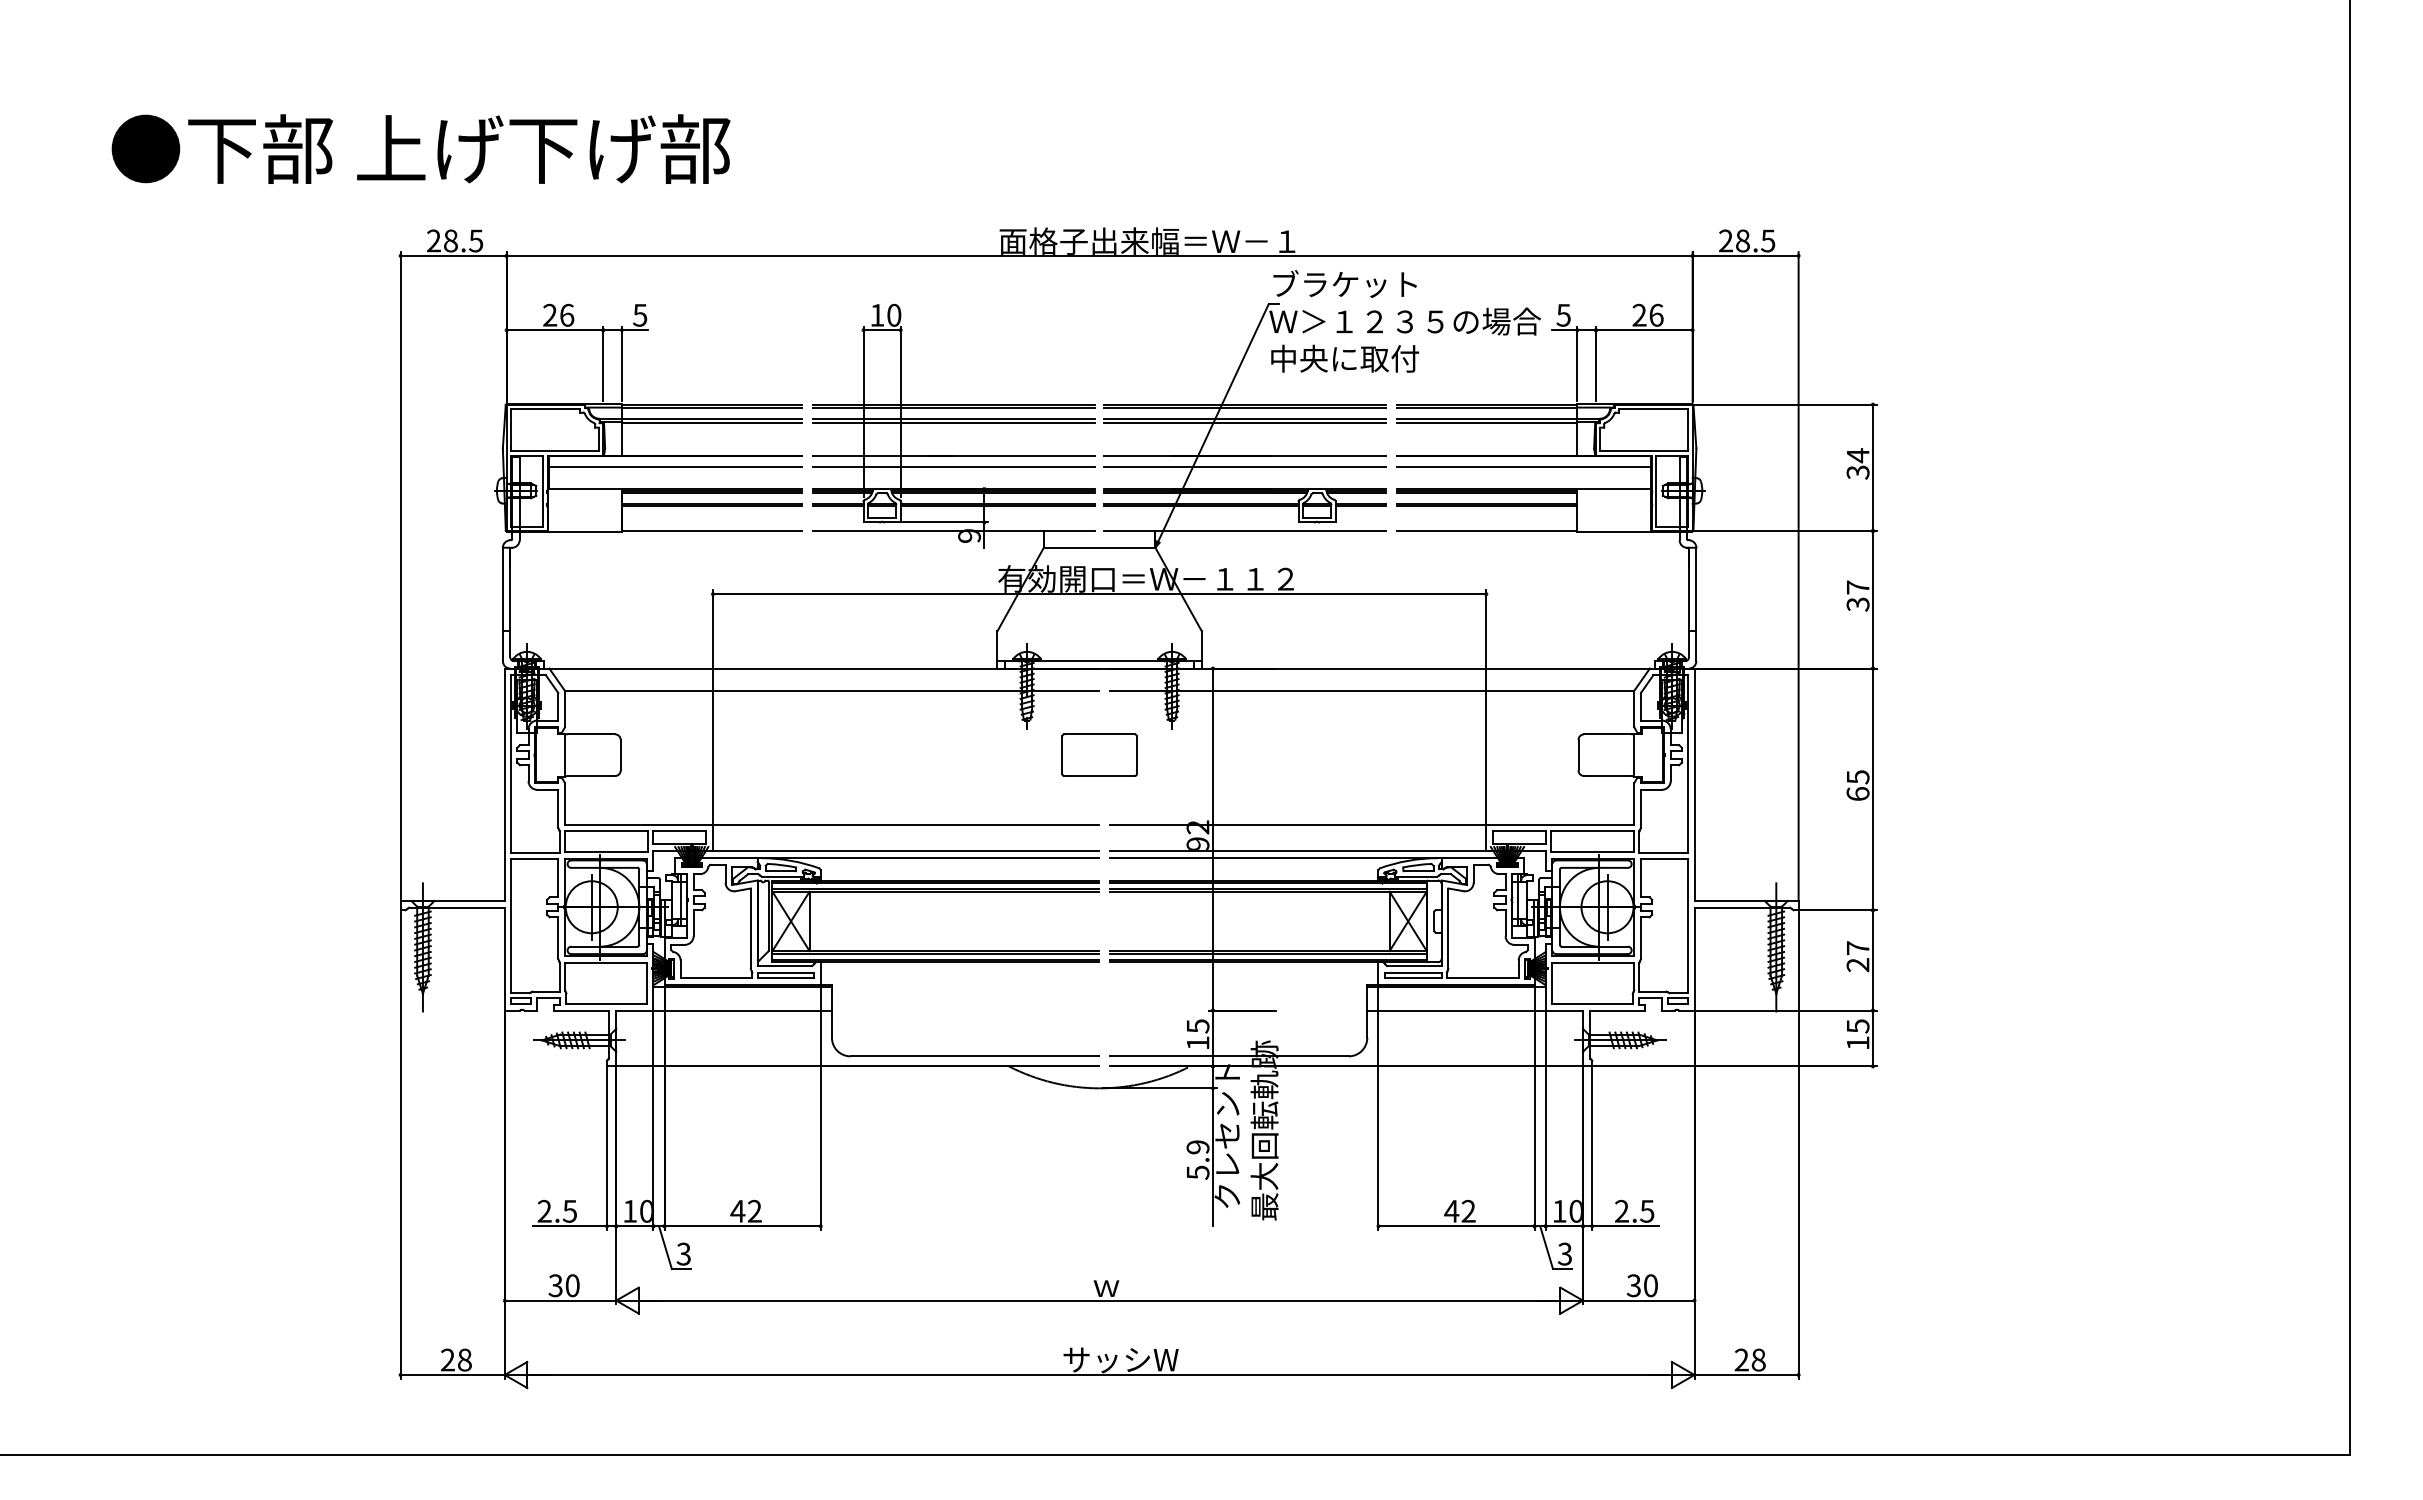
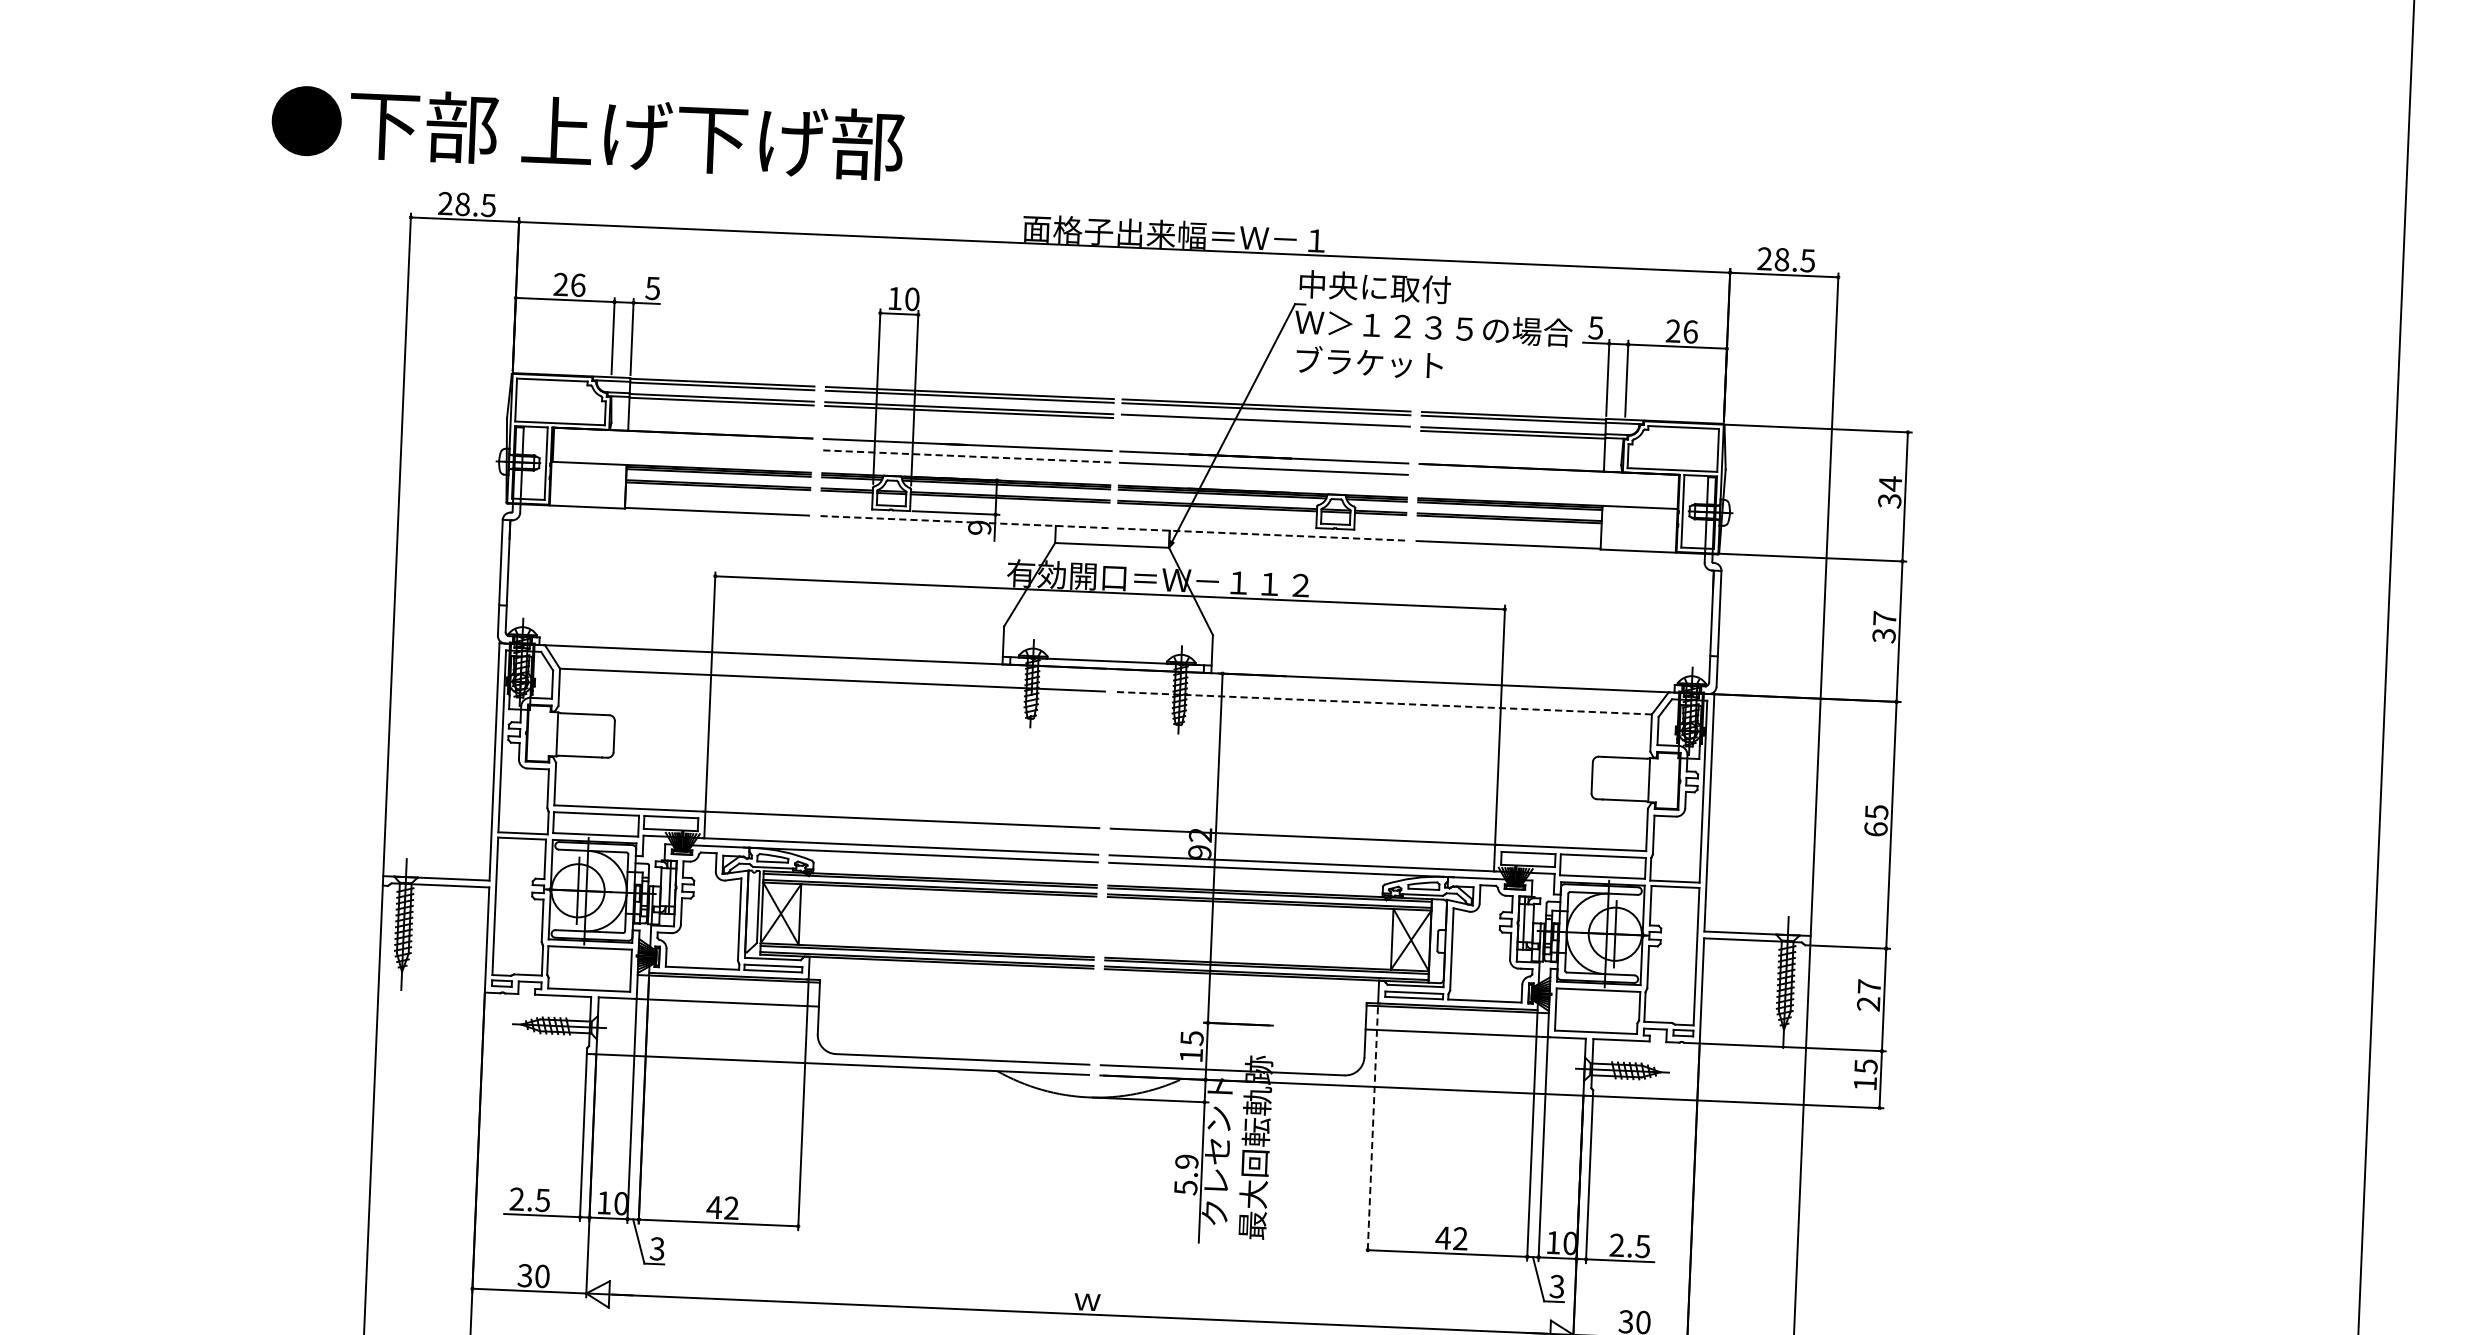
text: (420, 148) -> (587, 132), moved
text: (1346, 284) -> (1375, 287), ブラケット -> 中央に取付
text: (1345, 358) -> (1371, 362), 中央に取付 -> ブラケット
line: (1244, 423) -> (1265, 424), removed
line: (675, 466) -> (682, 444), removed
line: (954, 466) -> (967, 456), solid -> dashed
line: (1523, 466) -> (1548, 480), removed
line: (953, 531) -> (963, 522), solid -> dashed
line: (1245, 531) -> (1261, 535), solid -> dashed
line: (1371, 690) -> (1383, 702), solid -> dashed
part: (1099, 754) -> (1103, 756), removed
line: (1378, 1109) -> (1372, 1130), solid -> dashed

